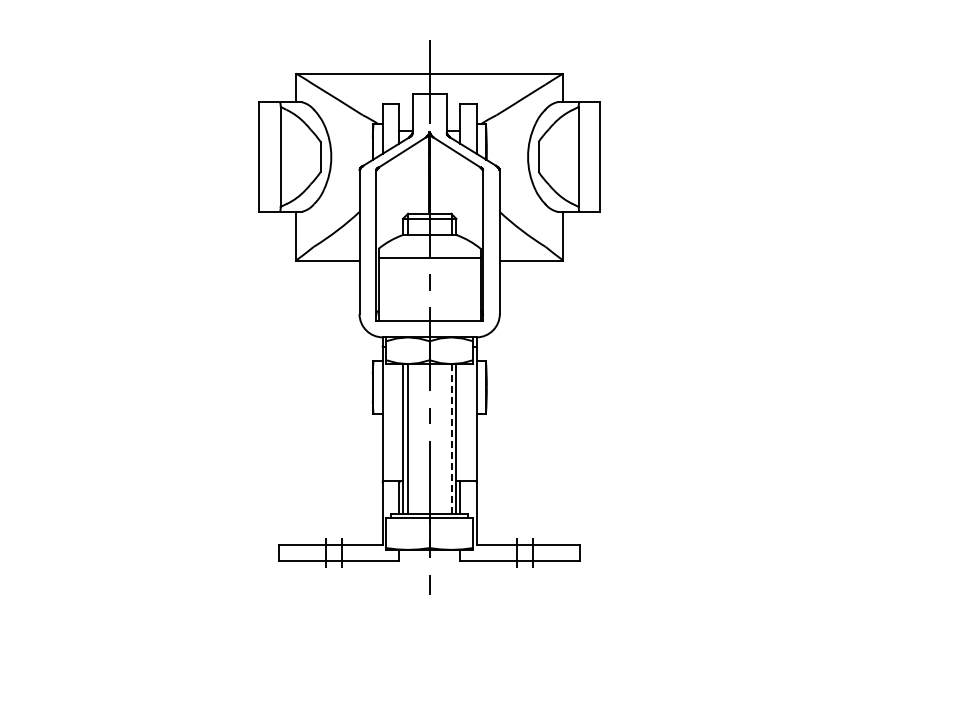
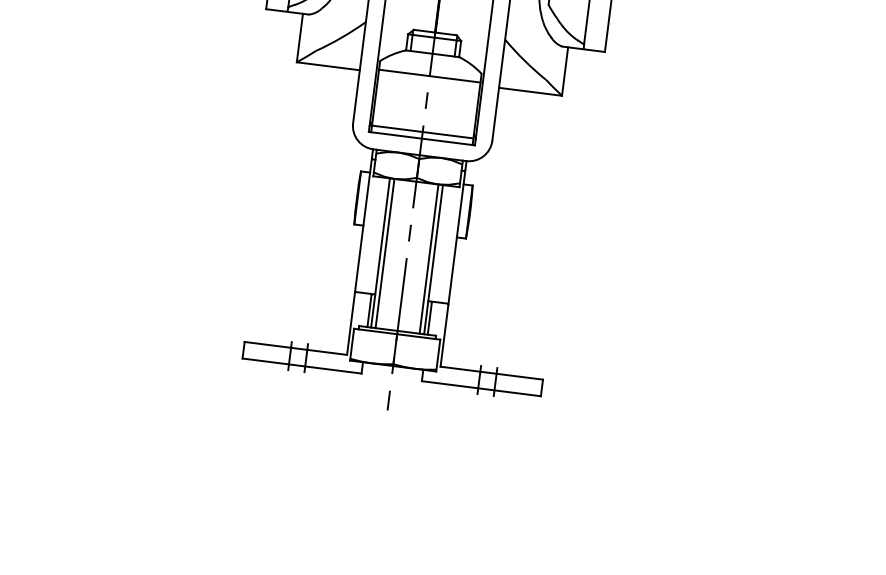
line: (429, 314) -> (422, 132), added
line: (451, 439) -> (428, 259), dashed -> solid

